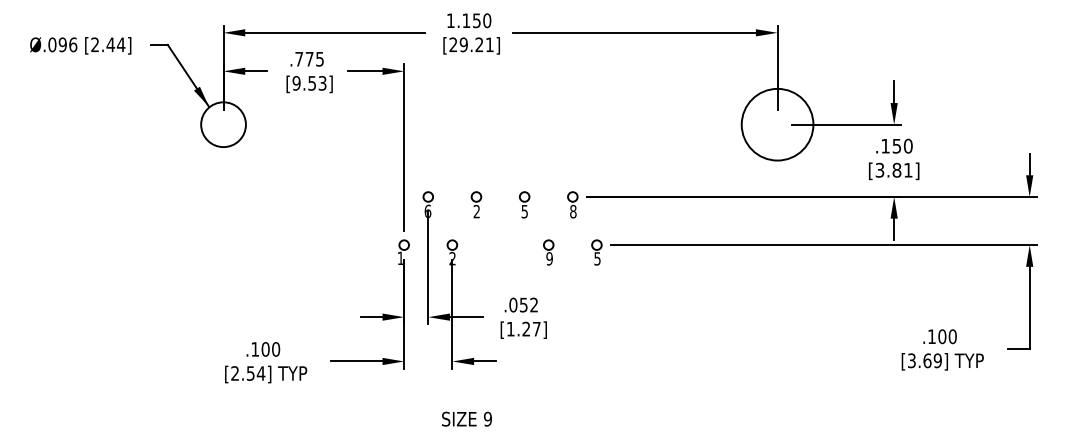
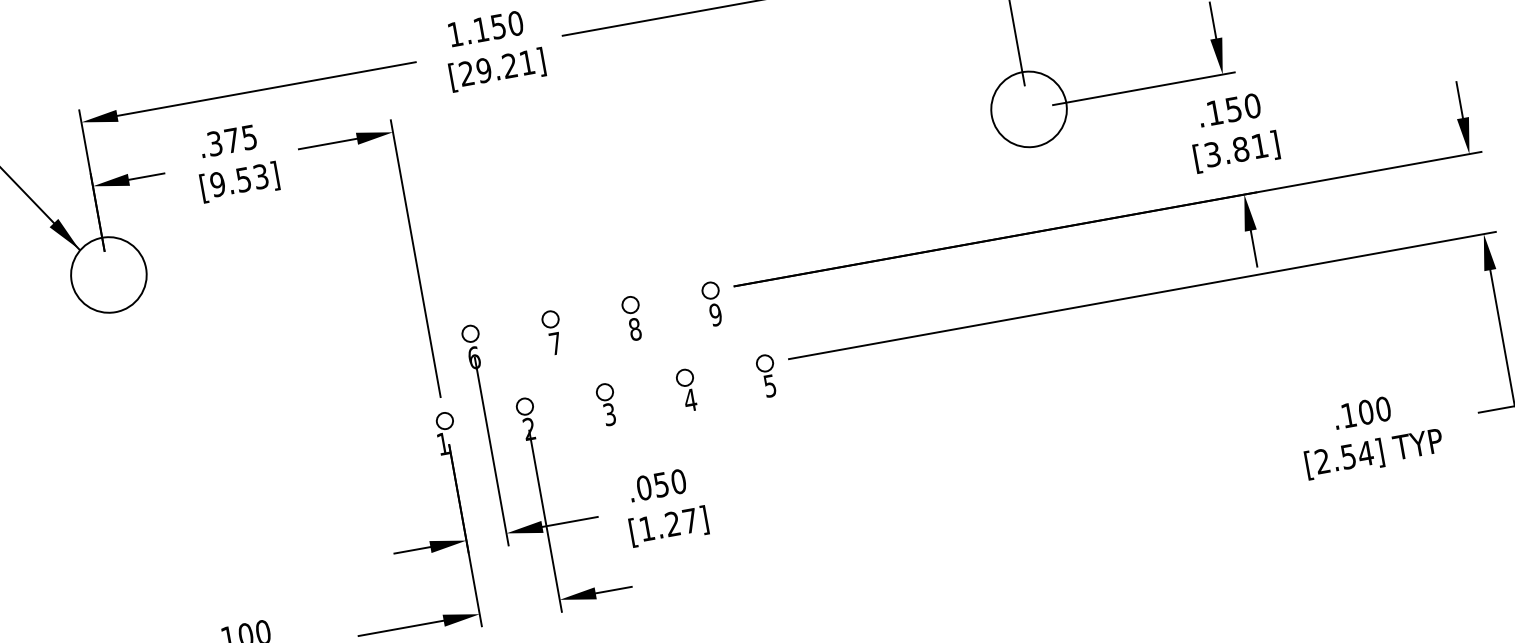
text: (299, 58) -> (215, 142), .775 -> .375
circle: (777, 124) -> (1028, 109), size x0.62
text: (476, 211) -> (554, 343), 2 -> 7
text: (524, 211) -> (634, 329), 5 -> 8
text: (573, 211) -> (716, 314), 8 -> 9
part: (500, 252) -> (607, 404), added
text: (549, 258) -> (690, 399), 9 -> 4
text: (534, 304) -> (679, 480), .052 -> .050
text: (925, 360) -> (1345, 456), [3.69] -> [2.54]

